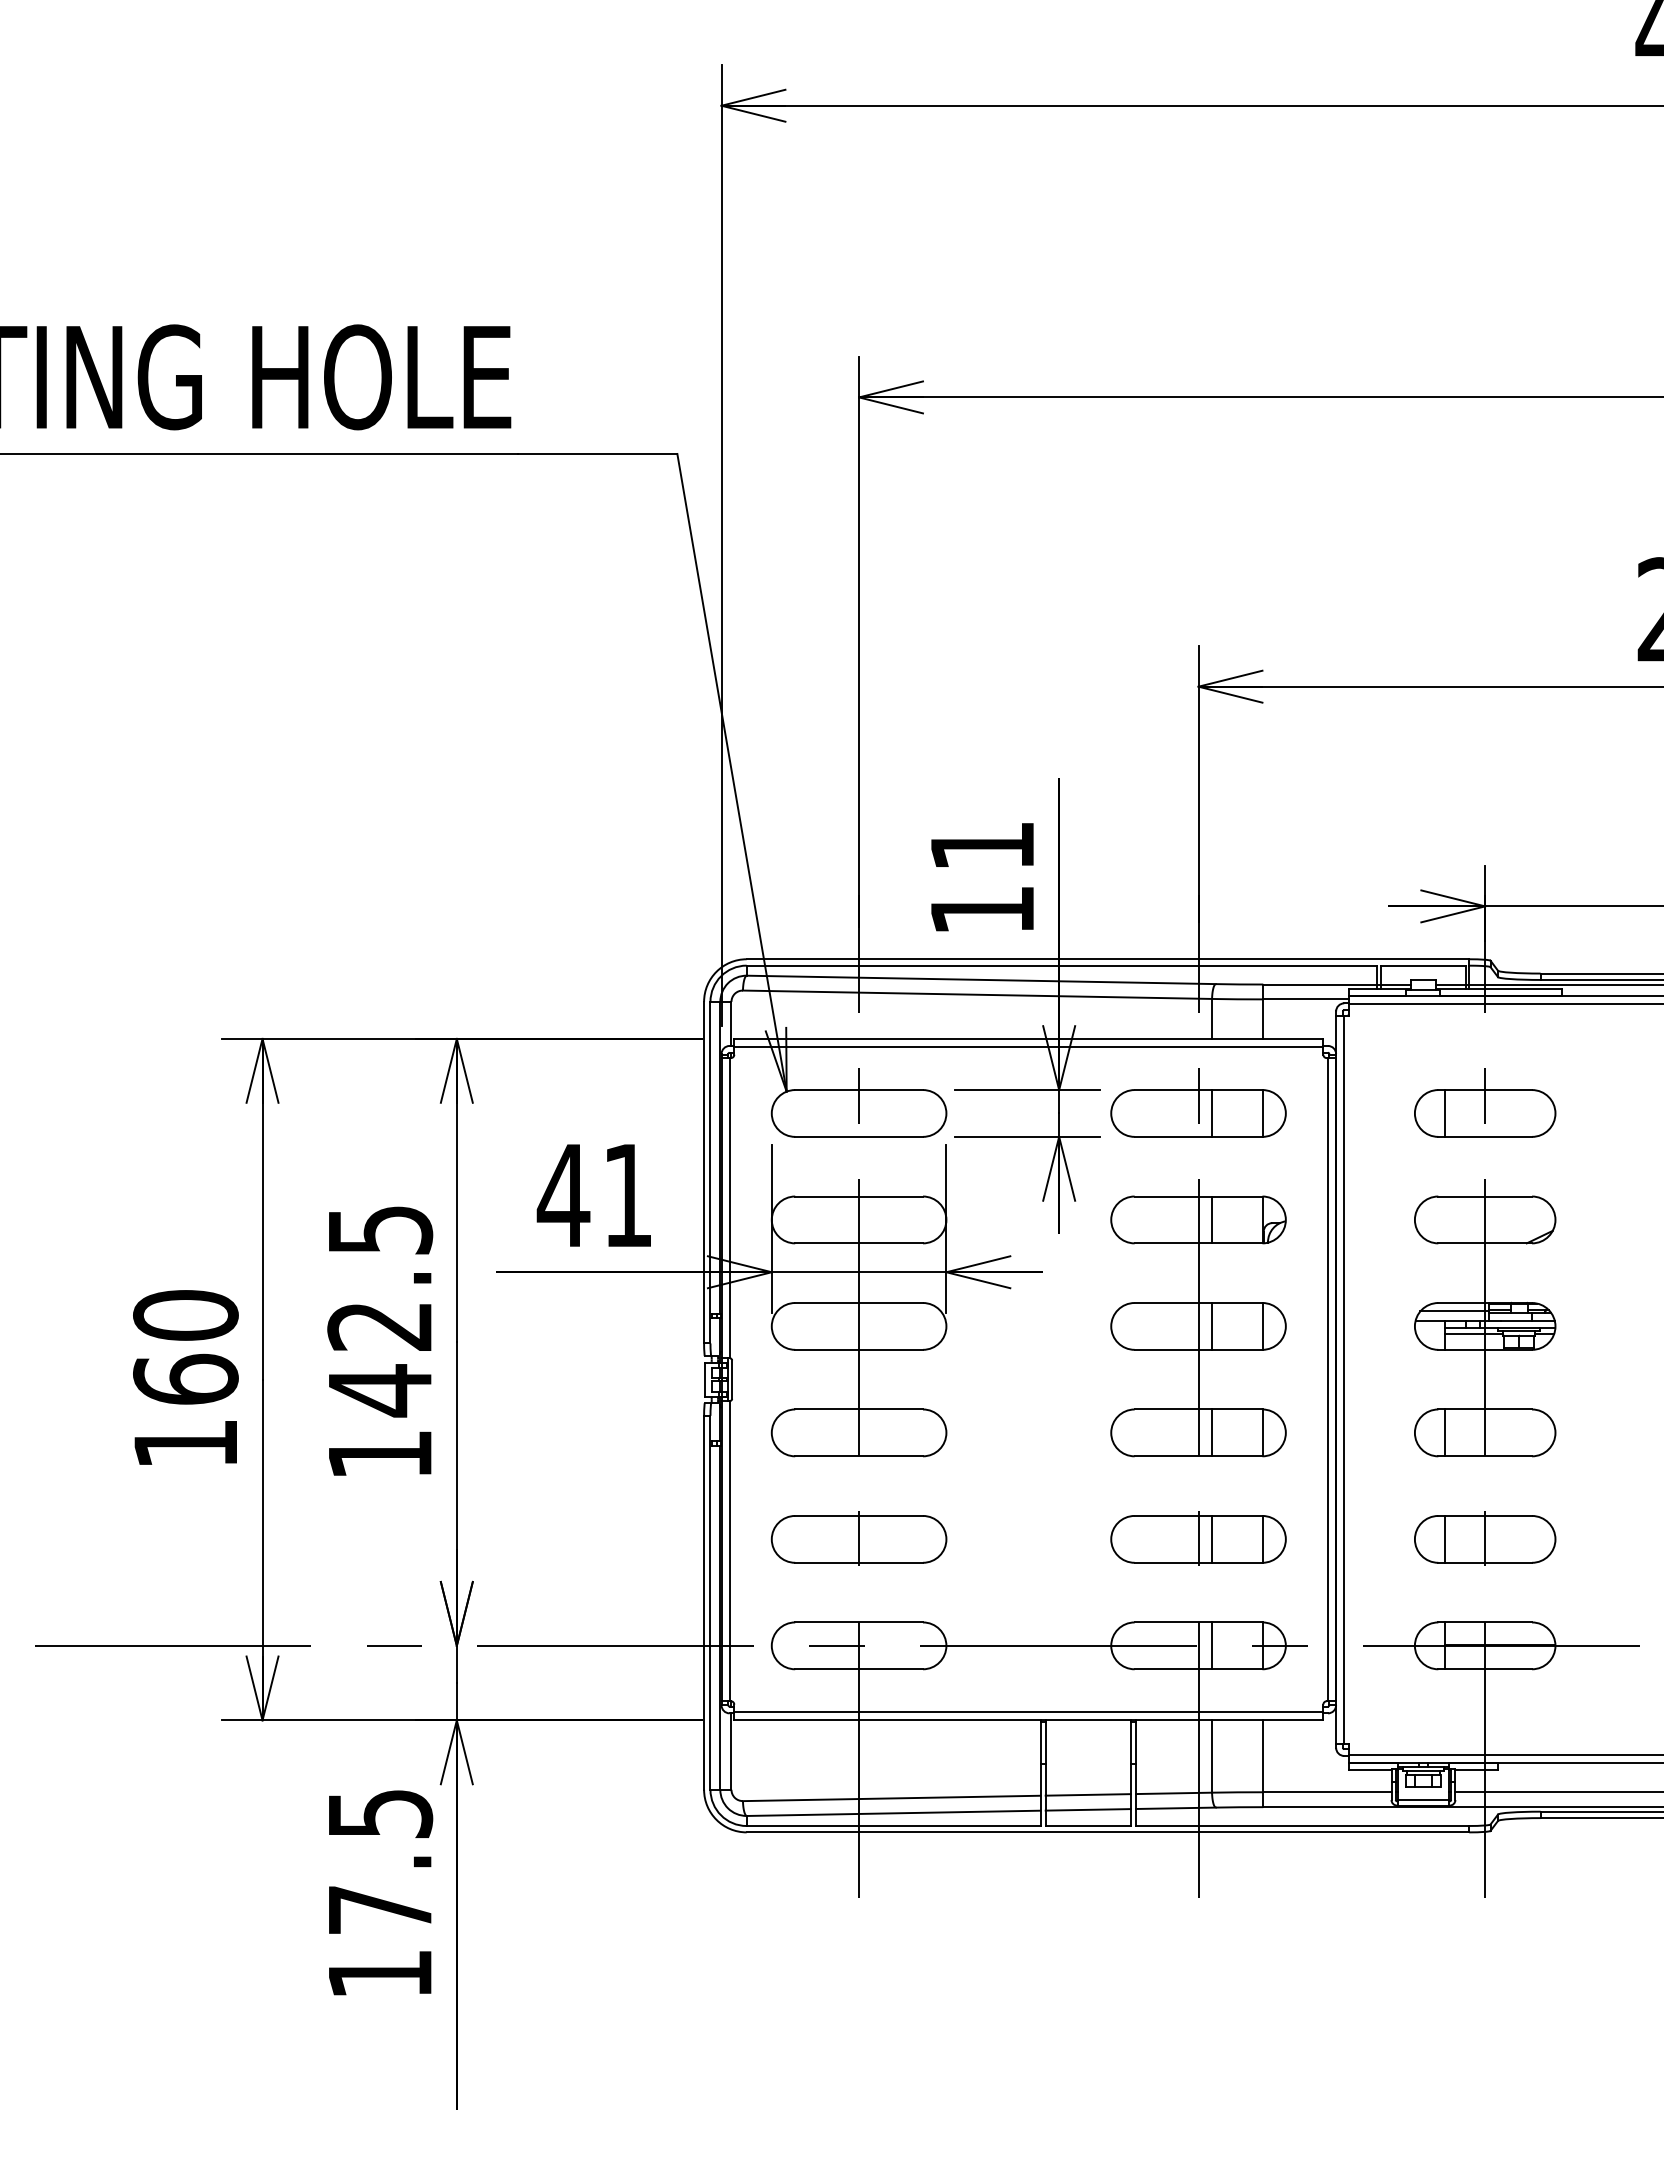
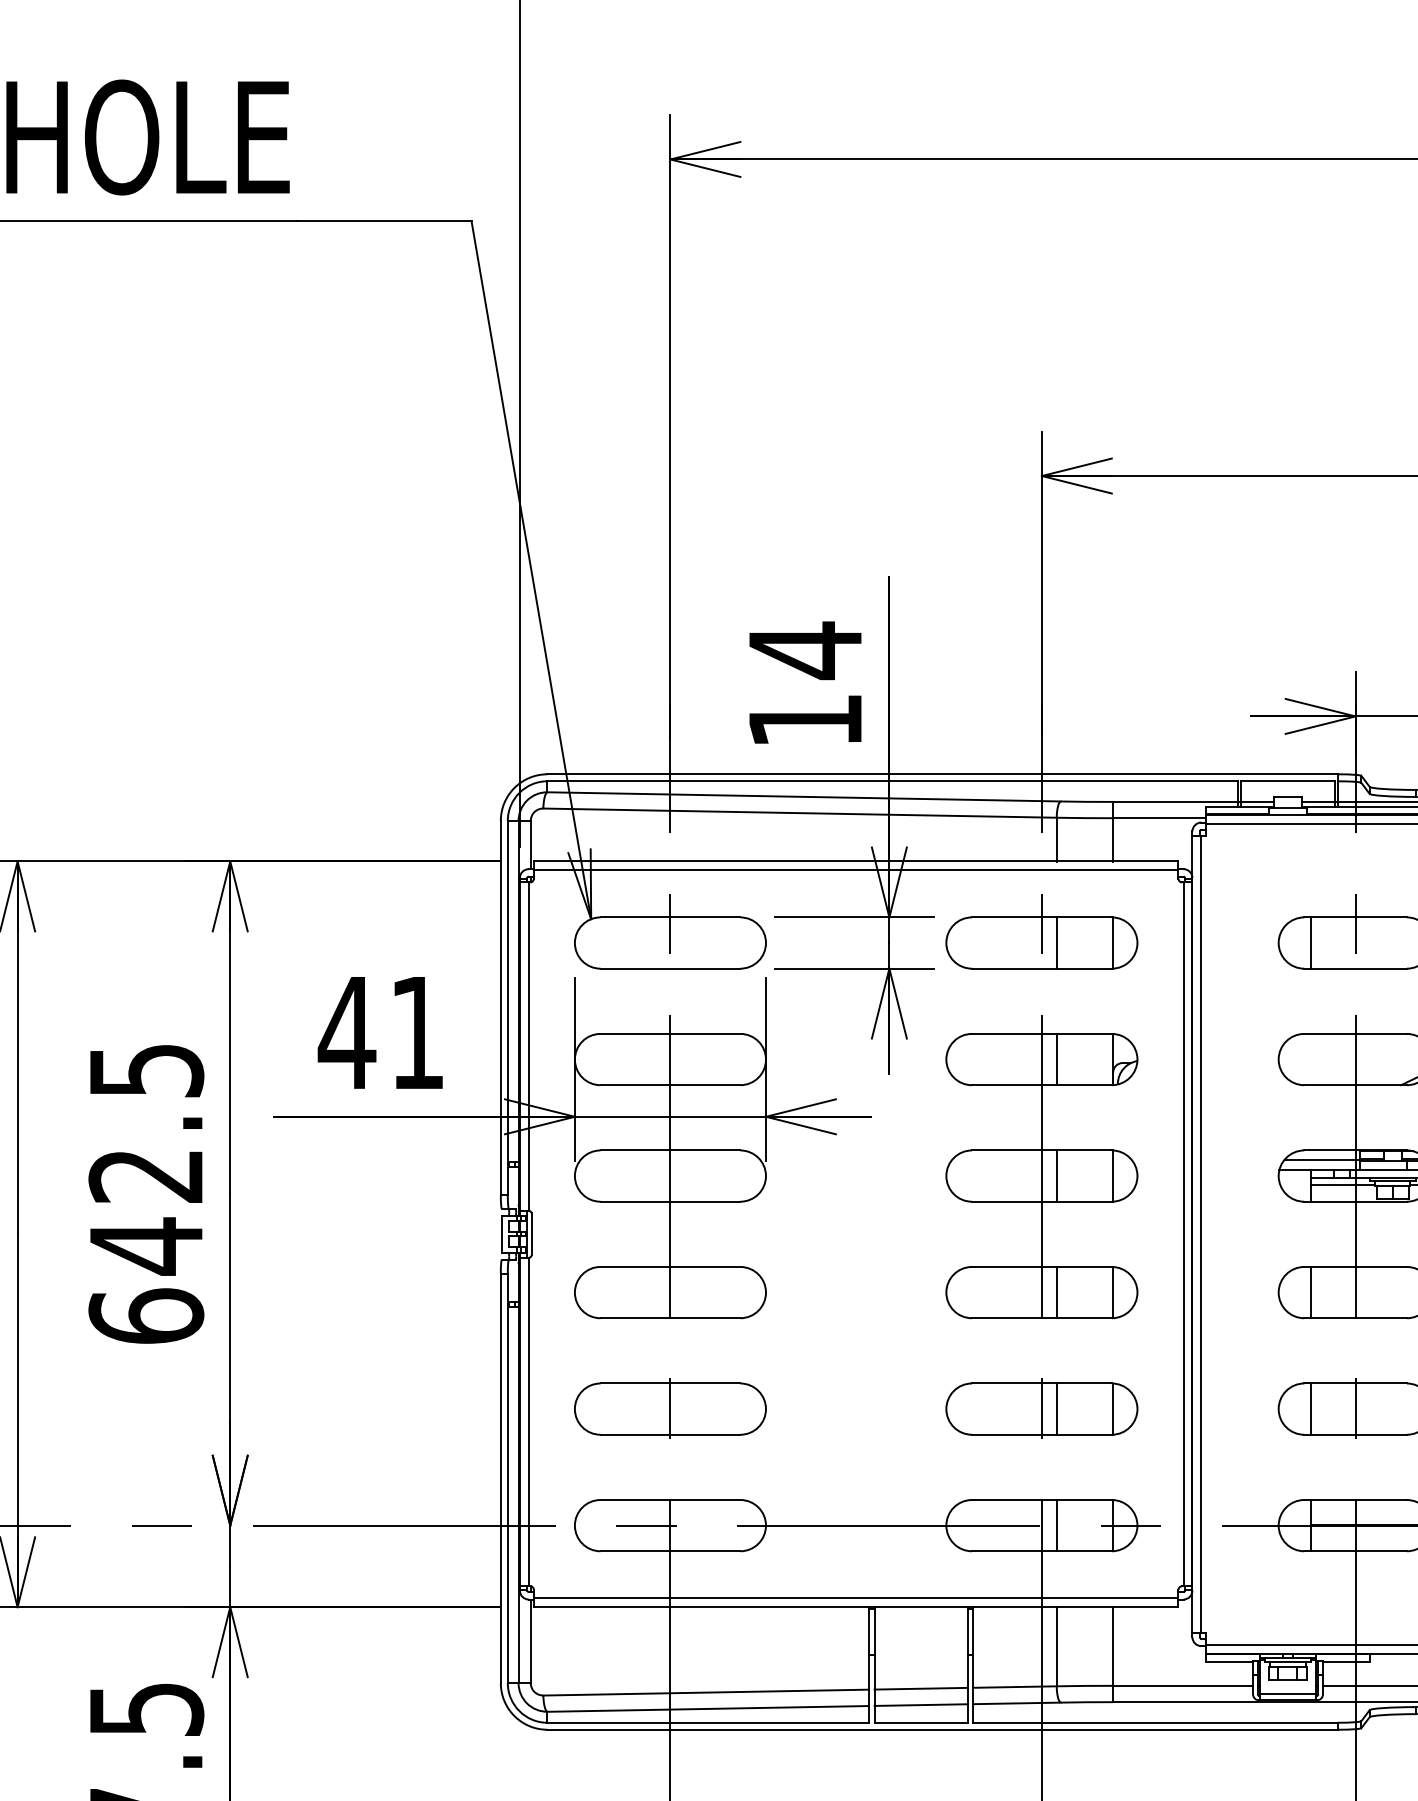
text: (982, 846) -> (805, 650), 11 -> 14
text: (380, 1454) -> (146, 1316), 142.5 -> 642.5

